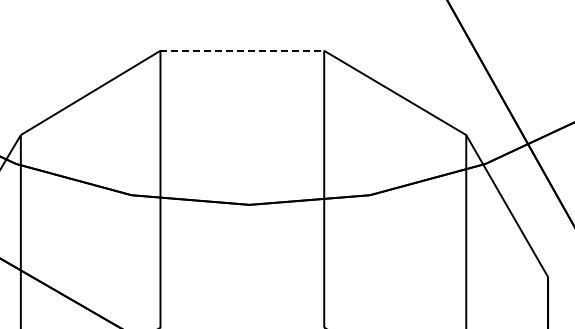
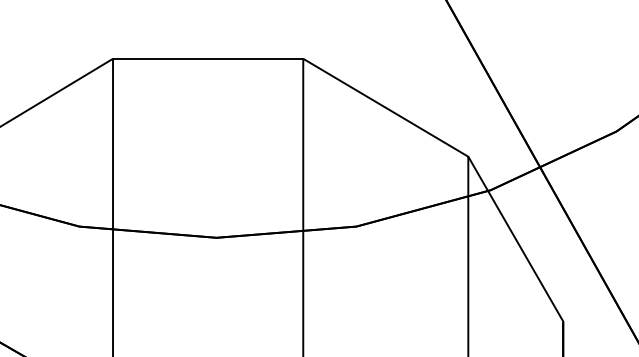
line: (242, 50) -> (208, 58), dashed -> solid

